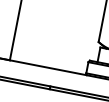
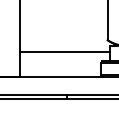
line: (57, 44) -> (65, 51), added

